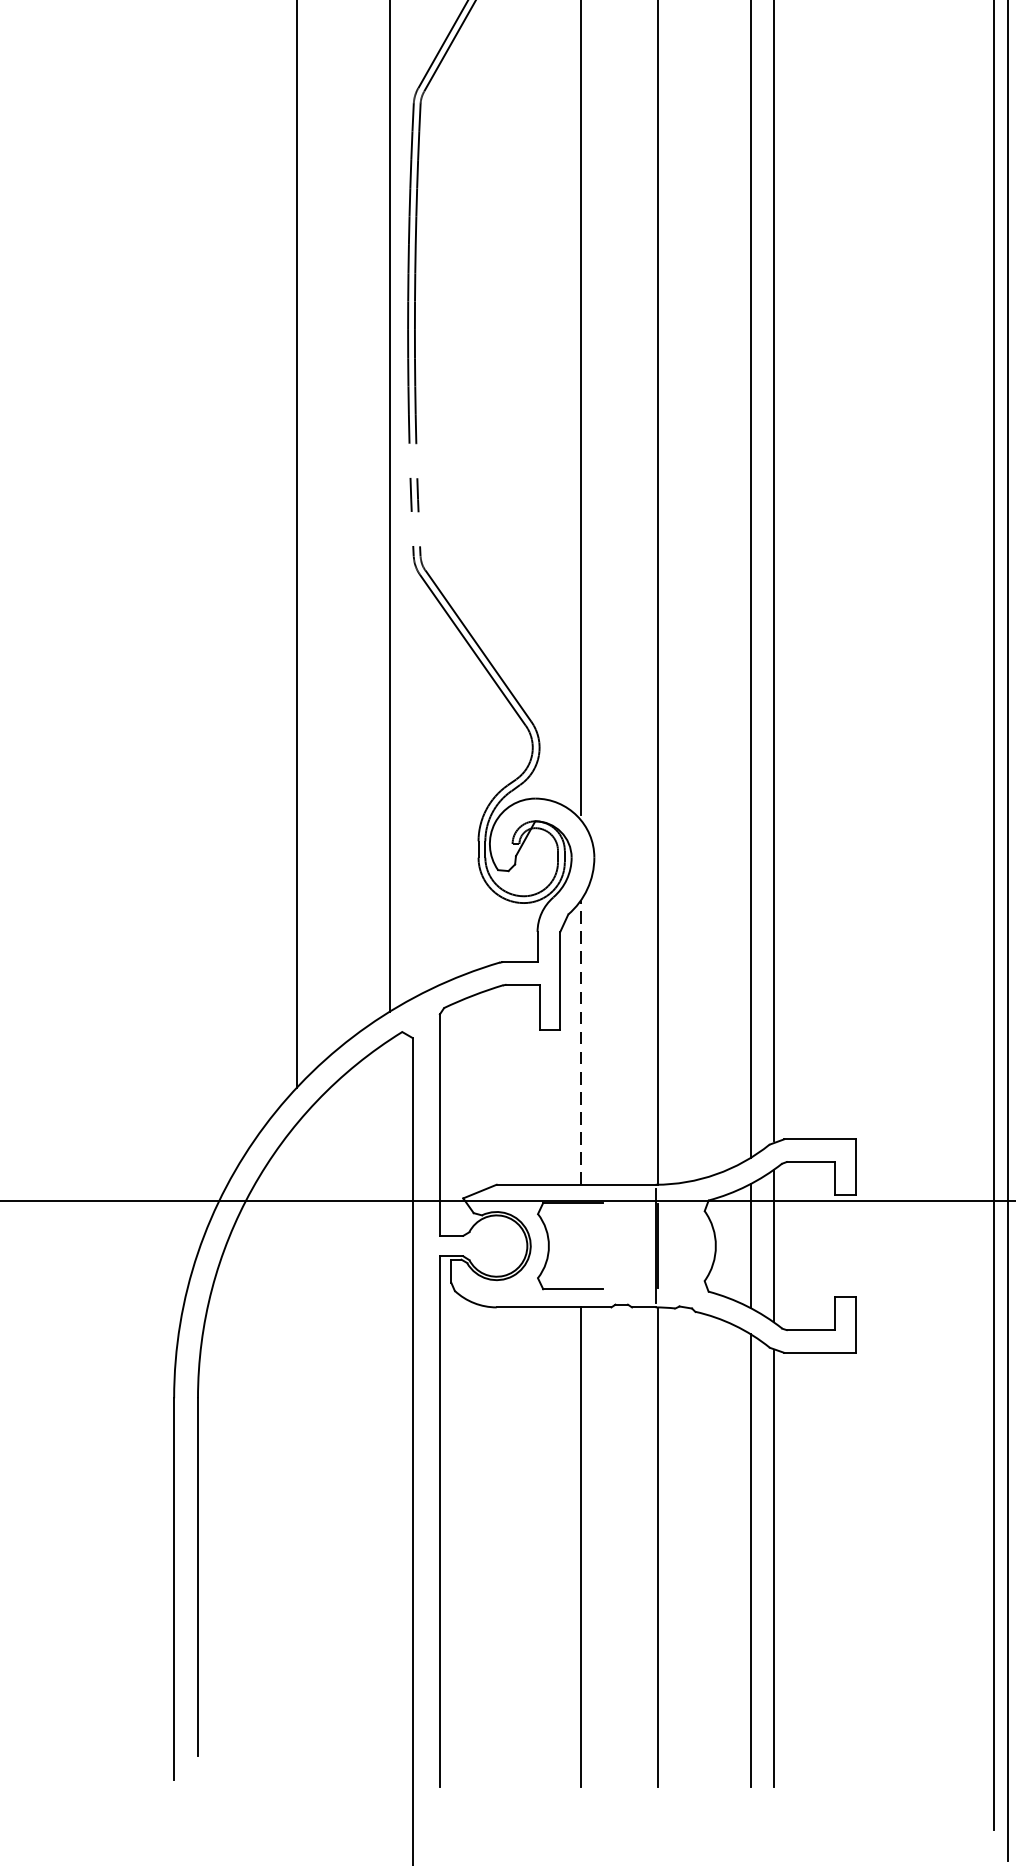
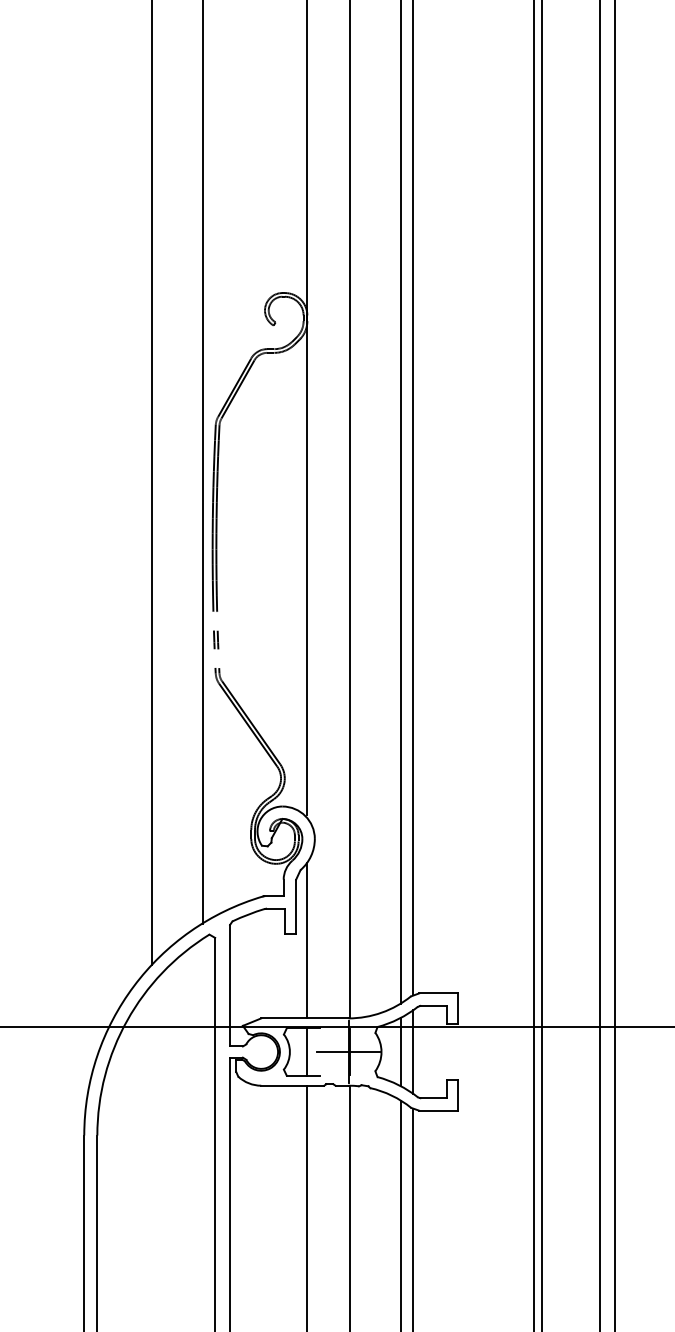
line: (580, 1042) -> (307, 940), dashed -> solid
line: (580, 1245) -> (307, 1051), added
line: (655, 1246) -> (348, 1052), added

